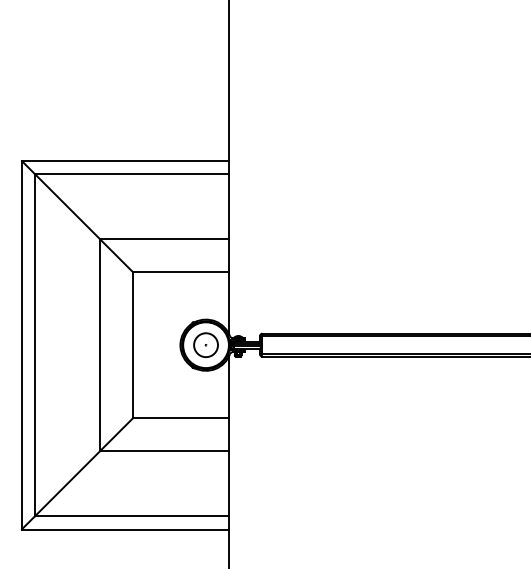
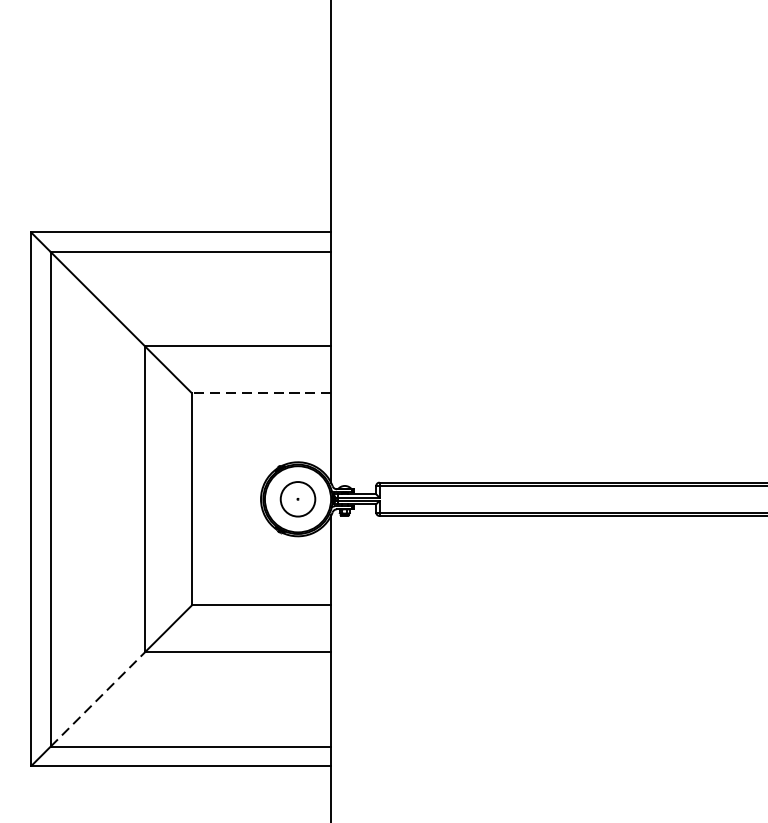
line: (180, 272) -> (261, 394), solid -> dashed
line: (68, 483) -> (99, 699), solid -> dashed

